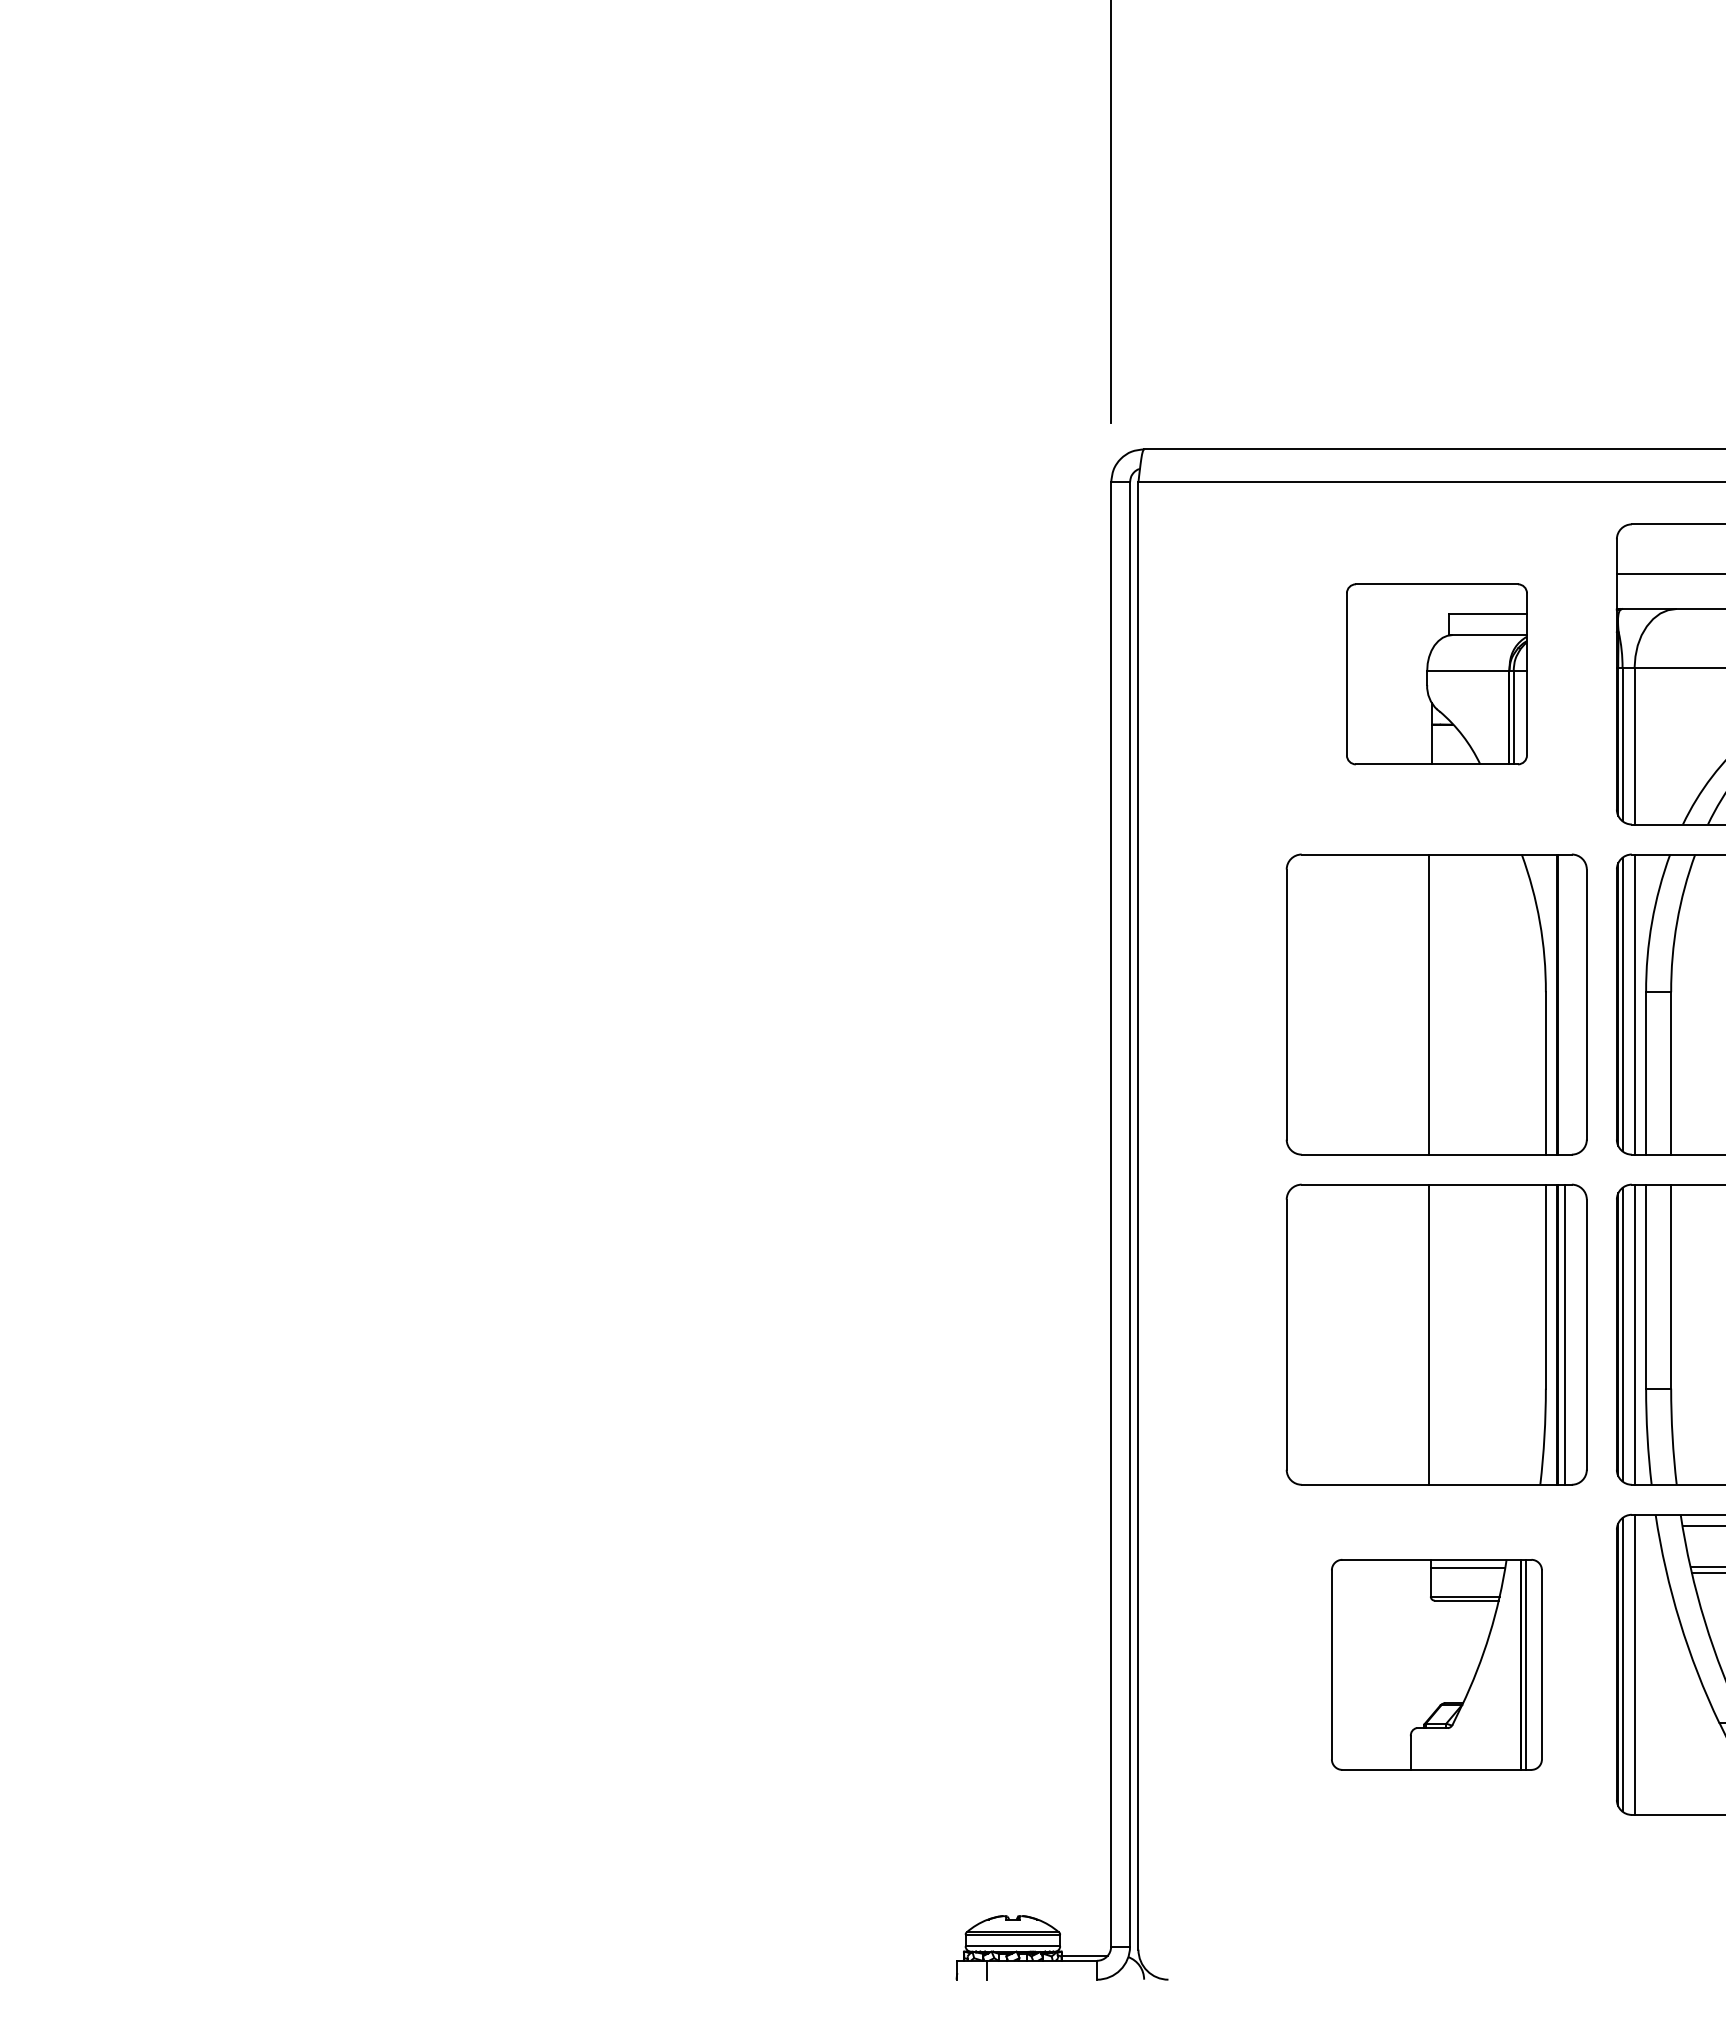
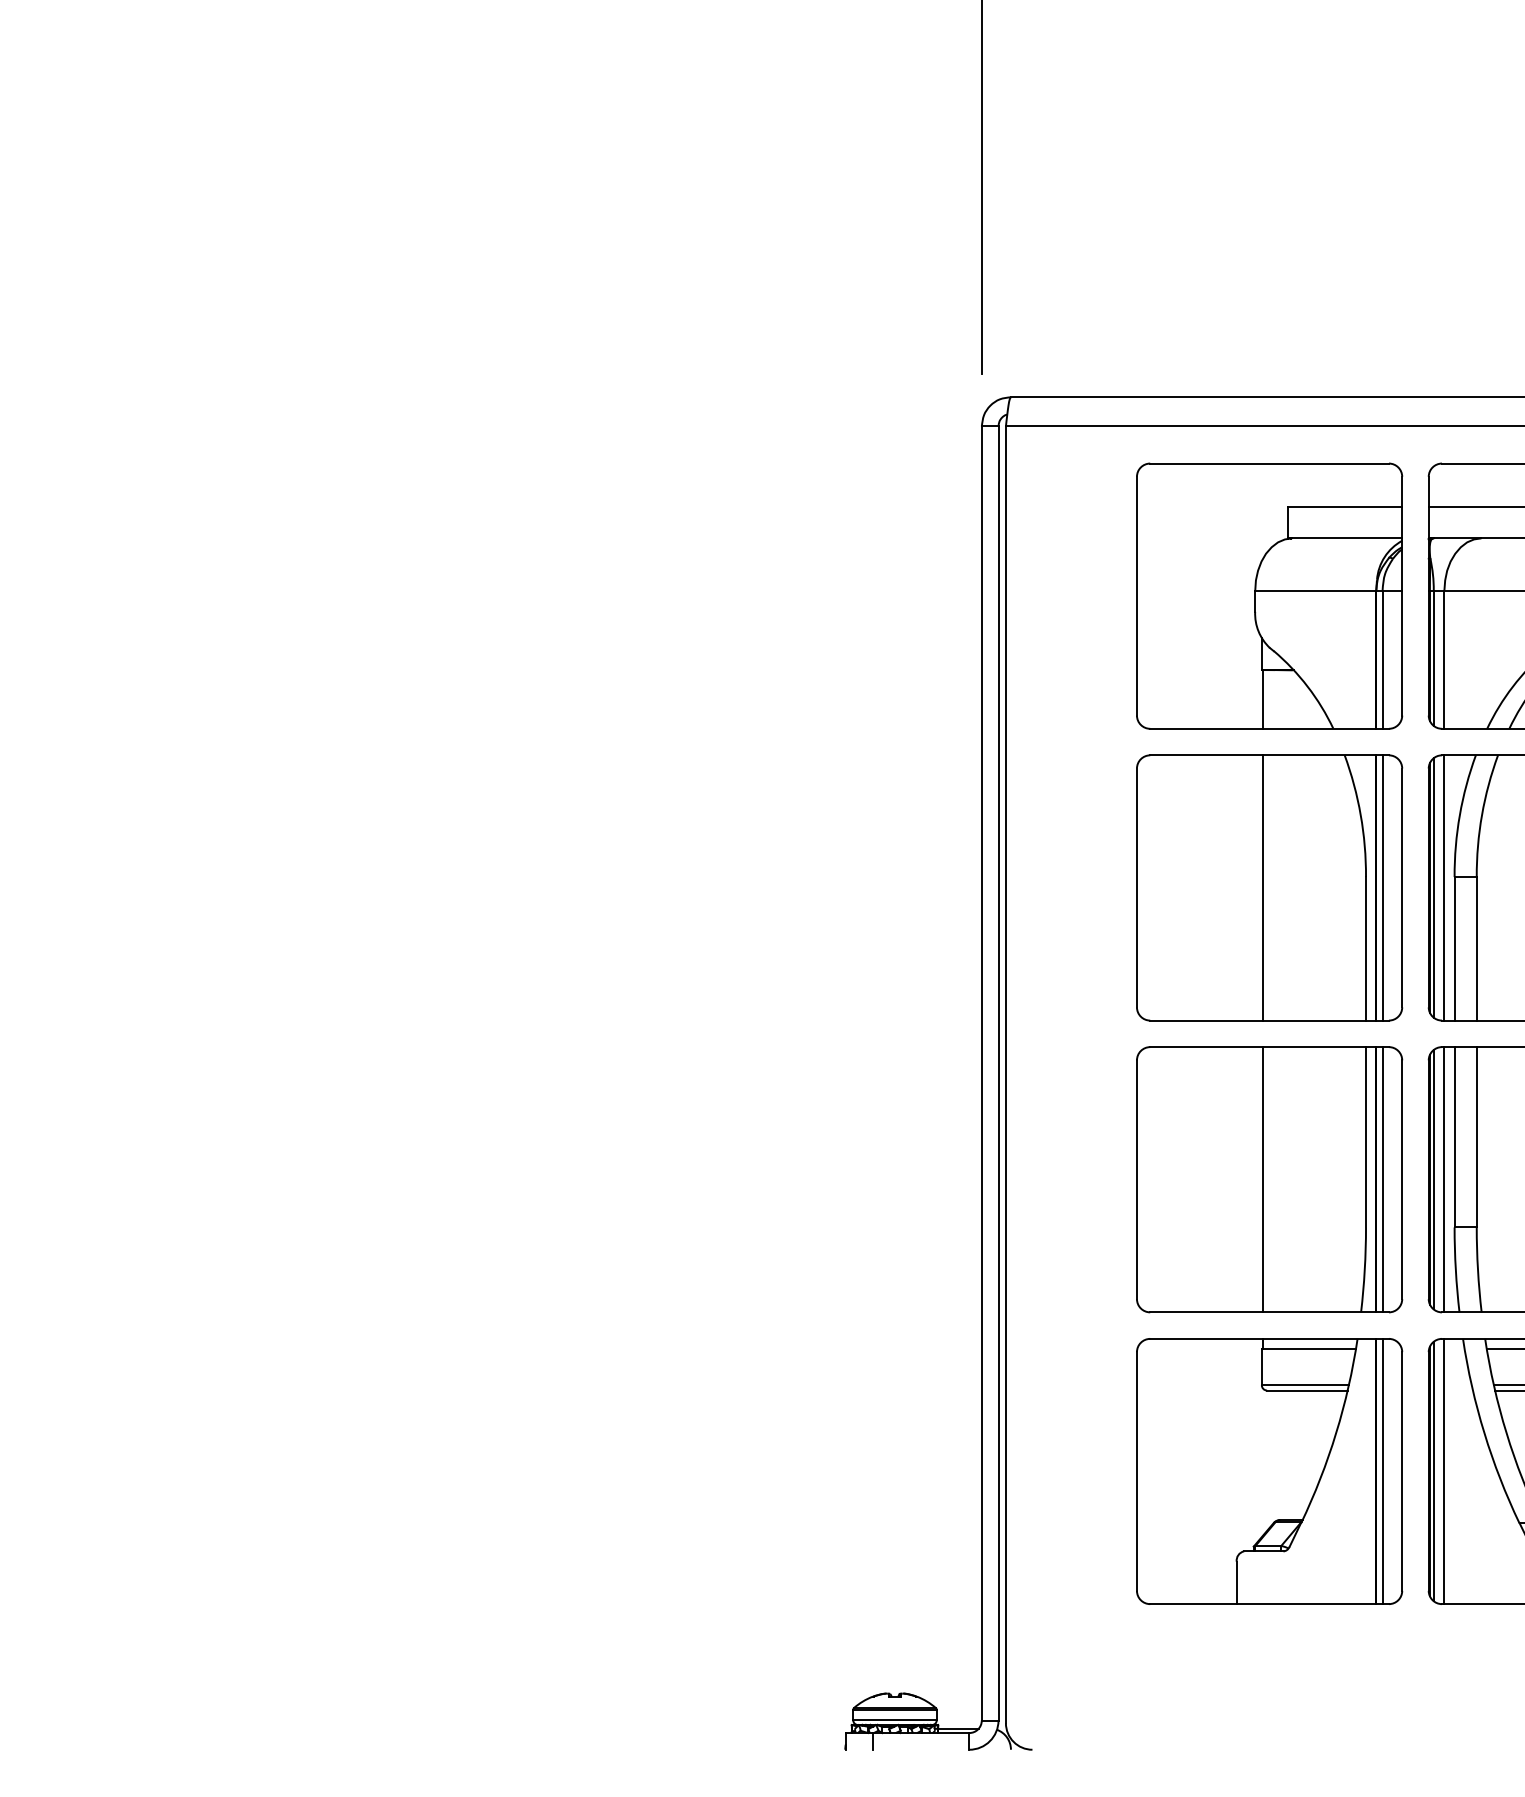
part: (1436, 673) -> (1269, 595), size x1.67
line: (1564, 1004) -> (1382, 887), added
part: (1436, 1664) -> (1269, 1471), size x1.43

